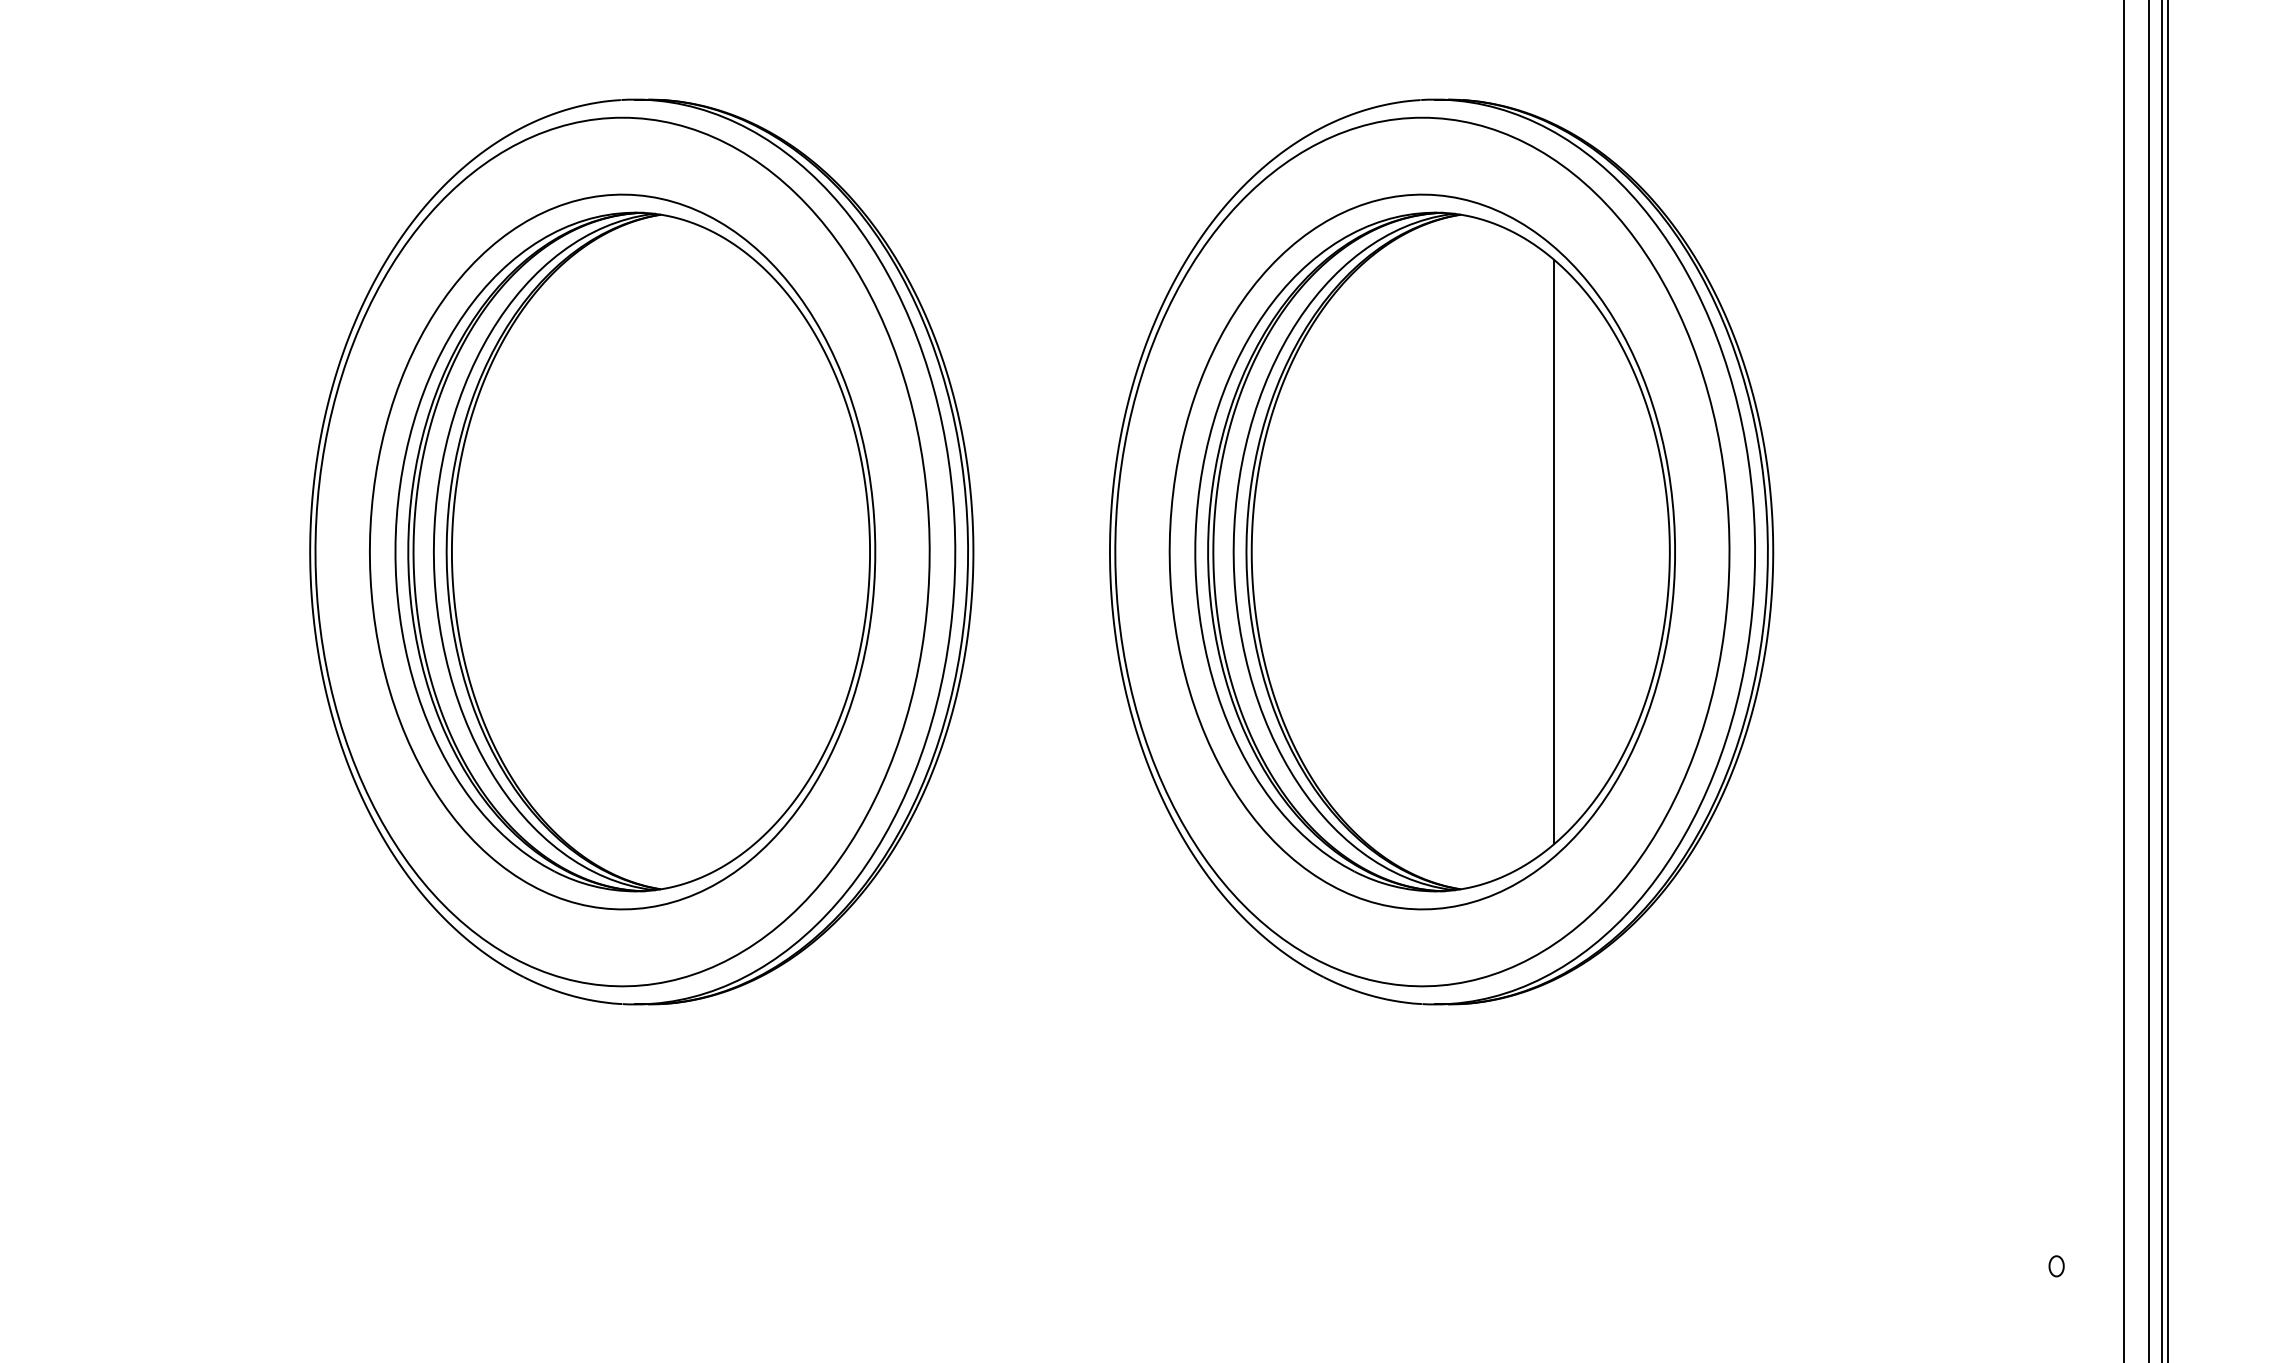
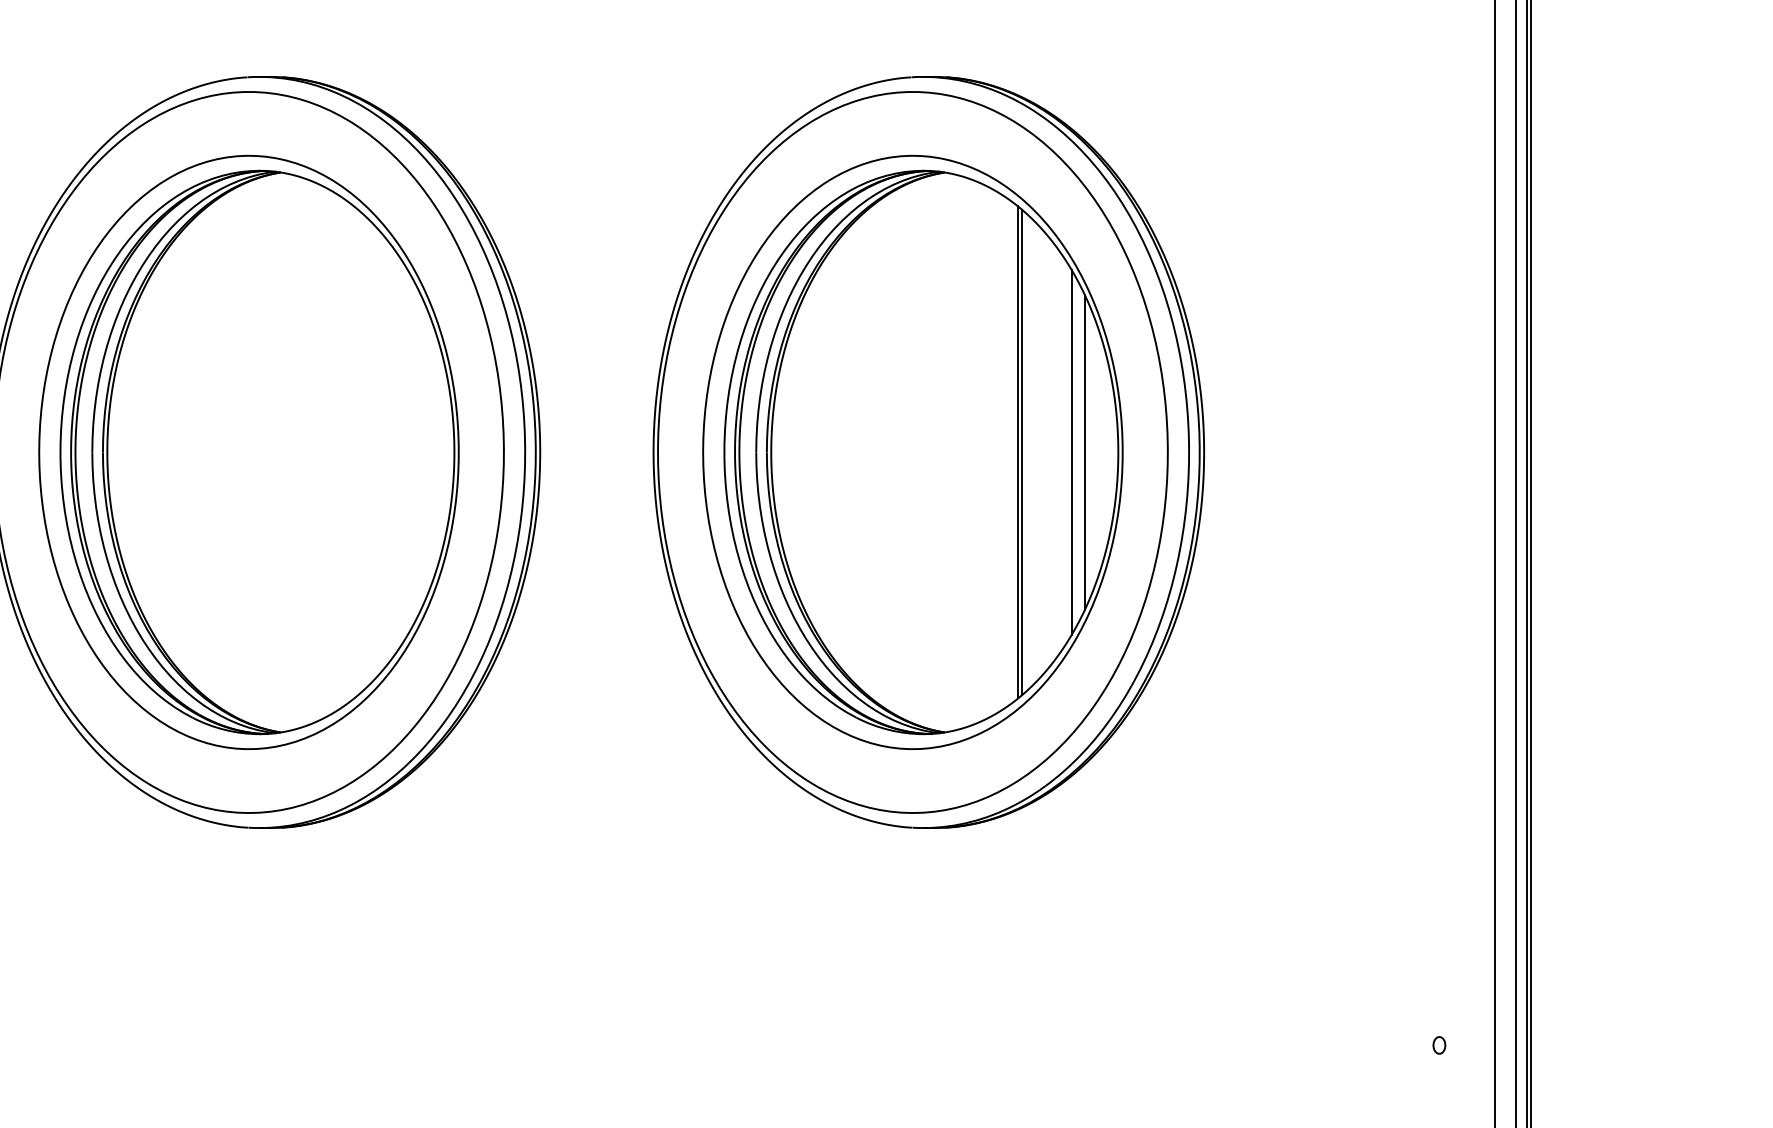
line: (1549, 551) -> (1018, 452), added
line: (1613, 551) -> (1071, 452), added
line: (1629, 551) -> (1084, 452), added

